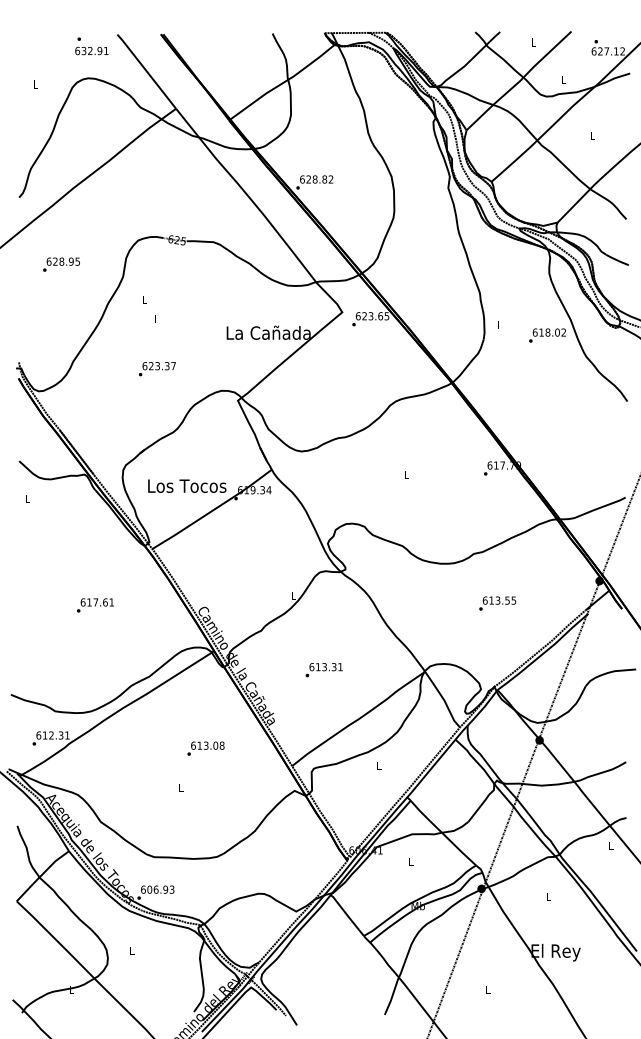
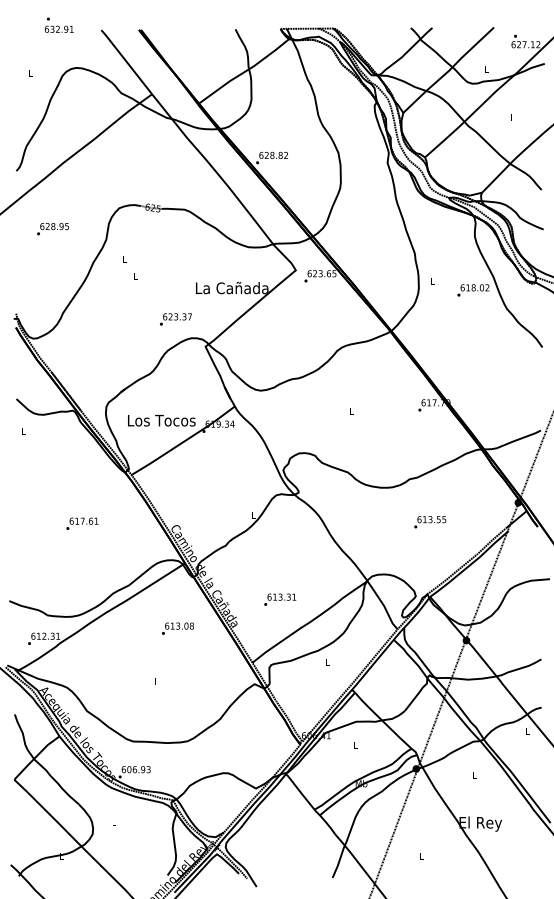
text: (90, 45) -> (58, 24), moved
text: (156, 369) -> (175, 319), moved
text: (324, 669) -> (280, 599), moved
text: (205, 748) -> (177, 628), moved

